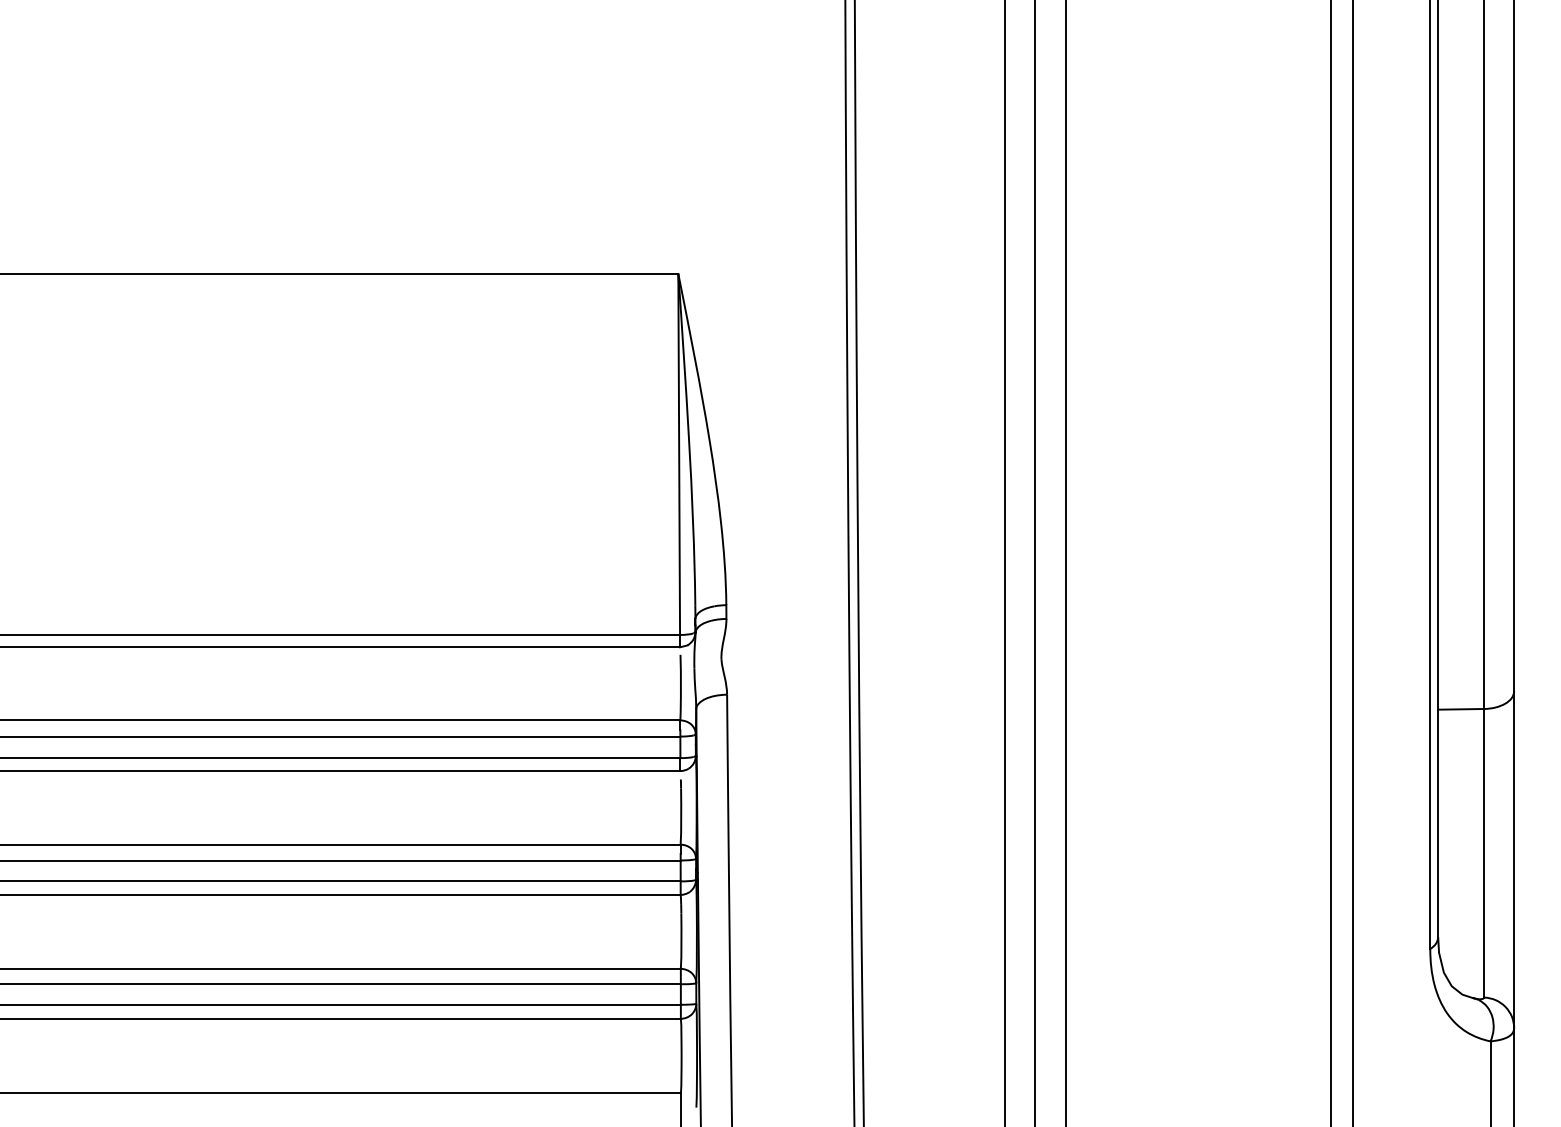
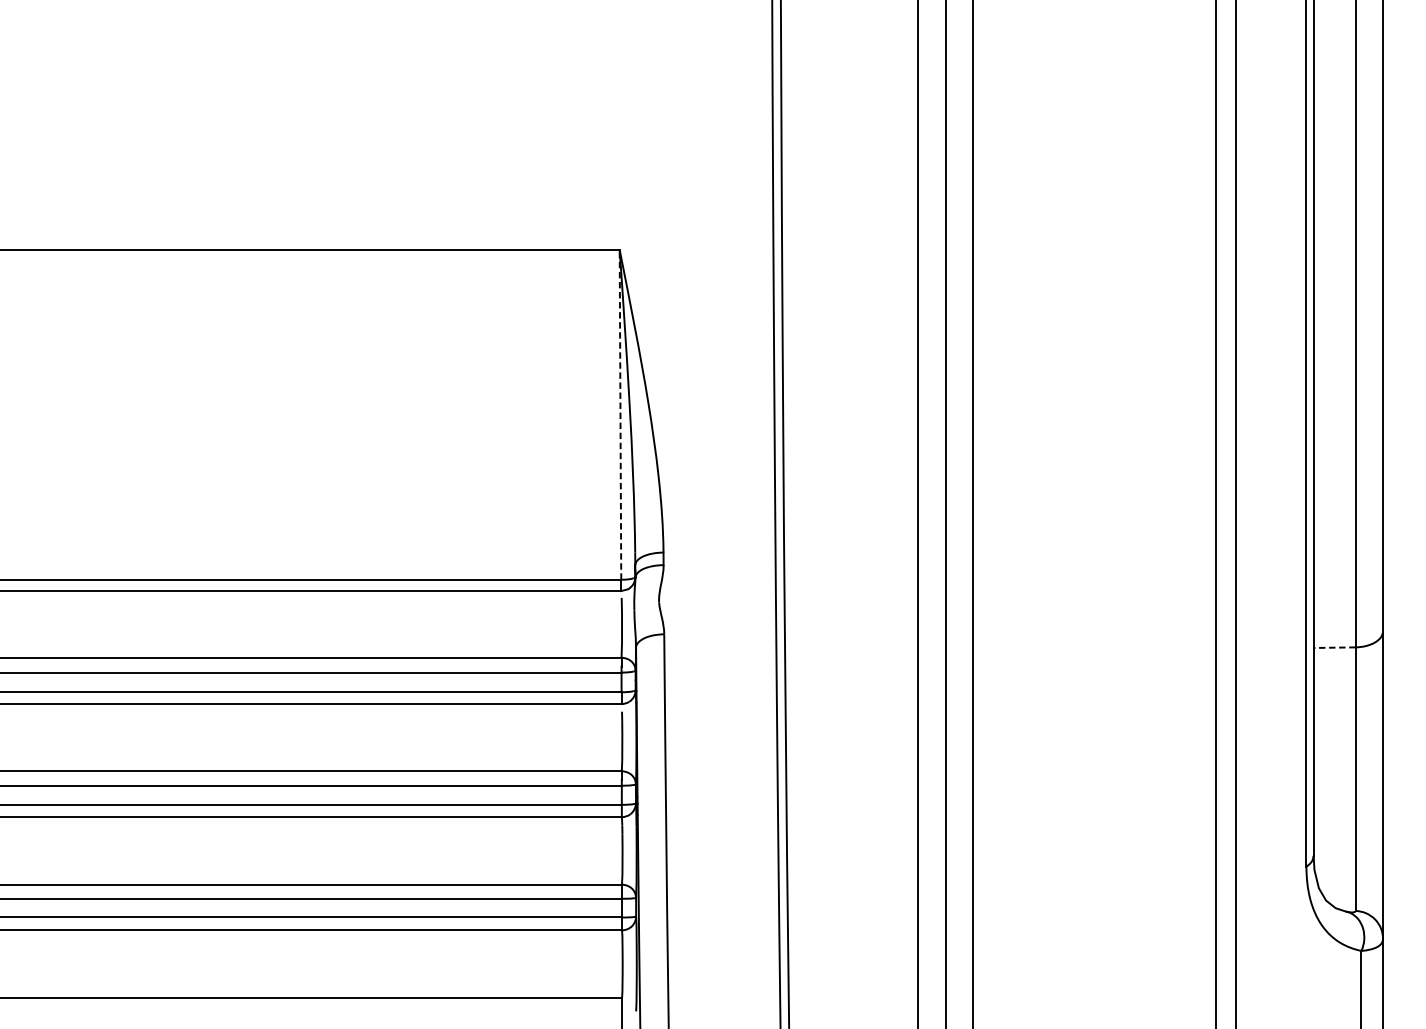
line: (679, 453) -> (620, 414), solid -> dashed
line: (1461, 709) -> (1334, 647), solid -> dashed

